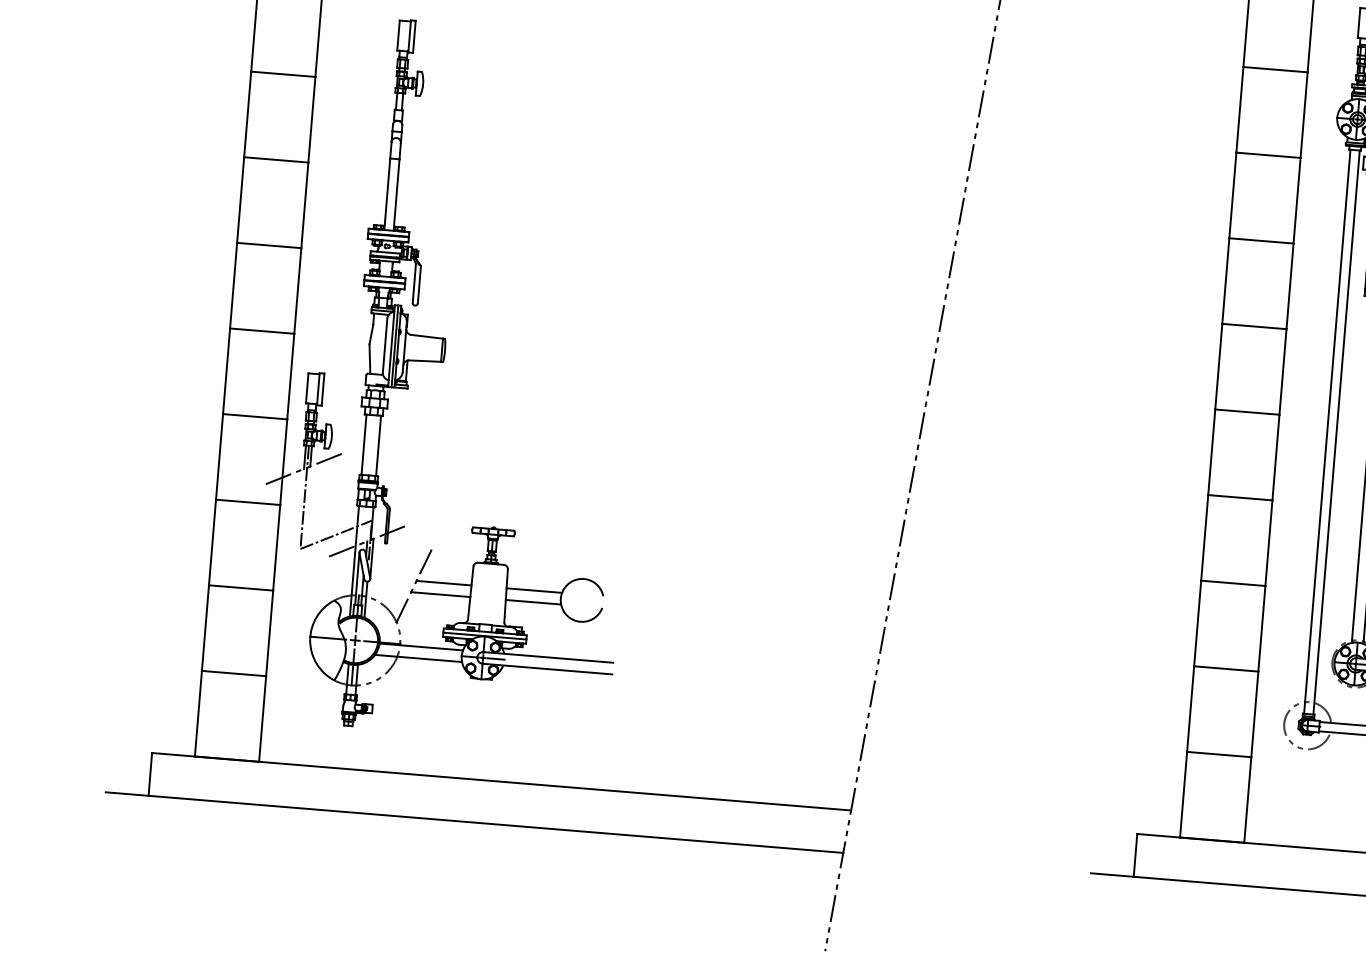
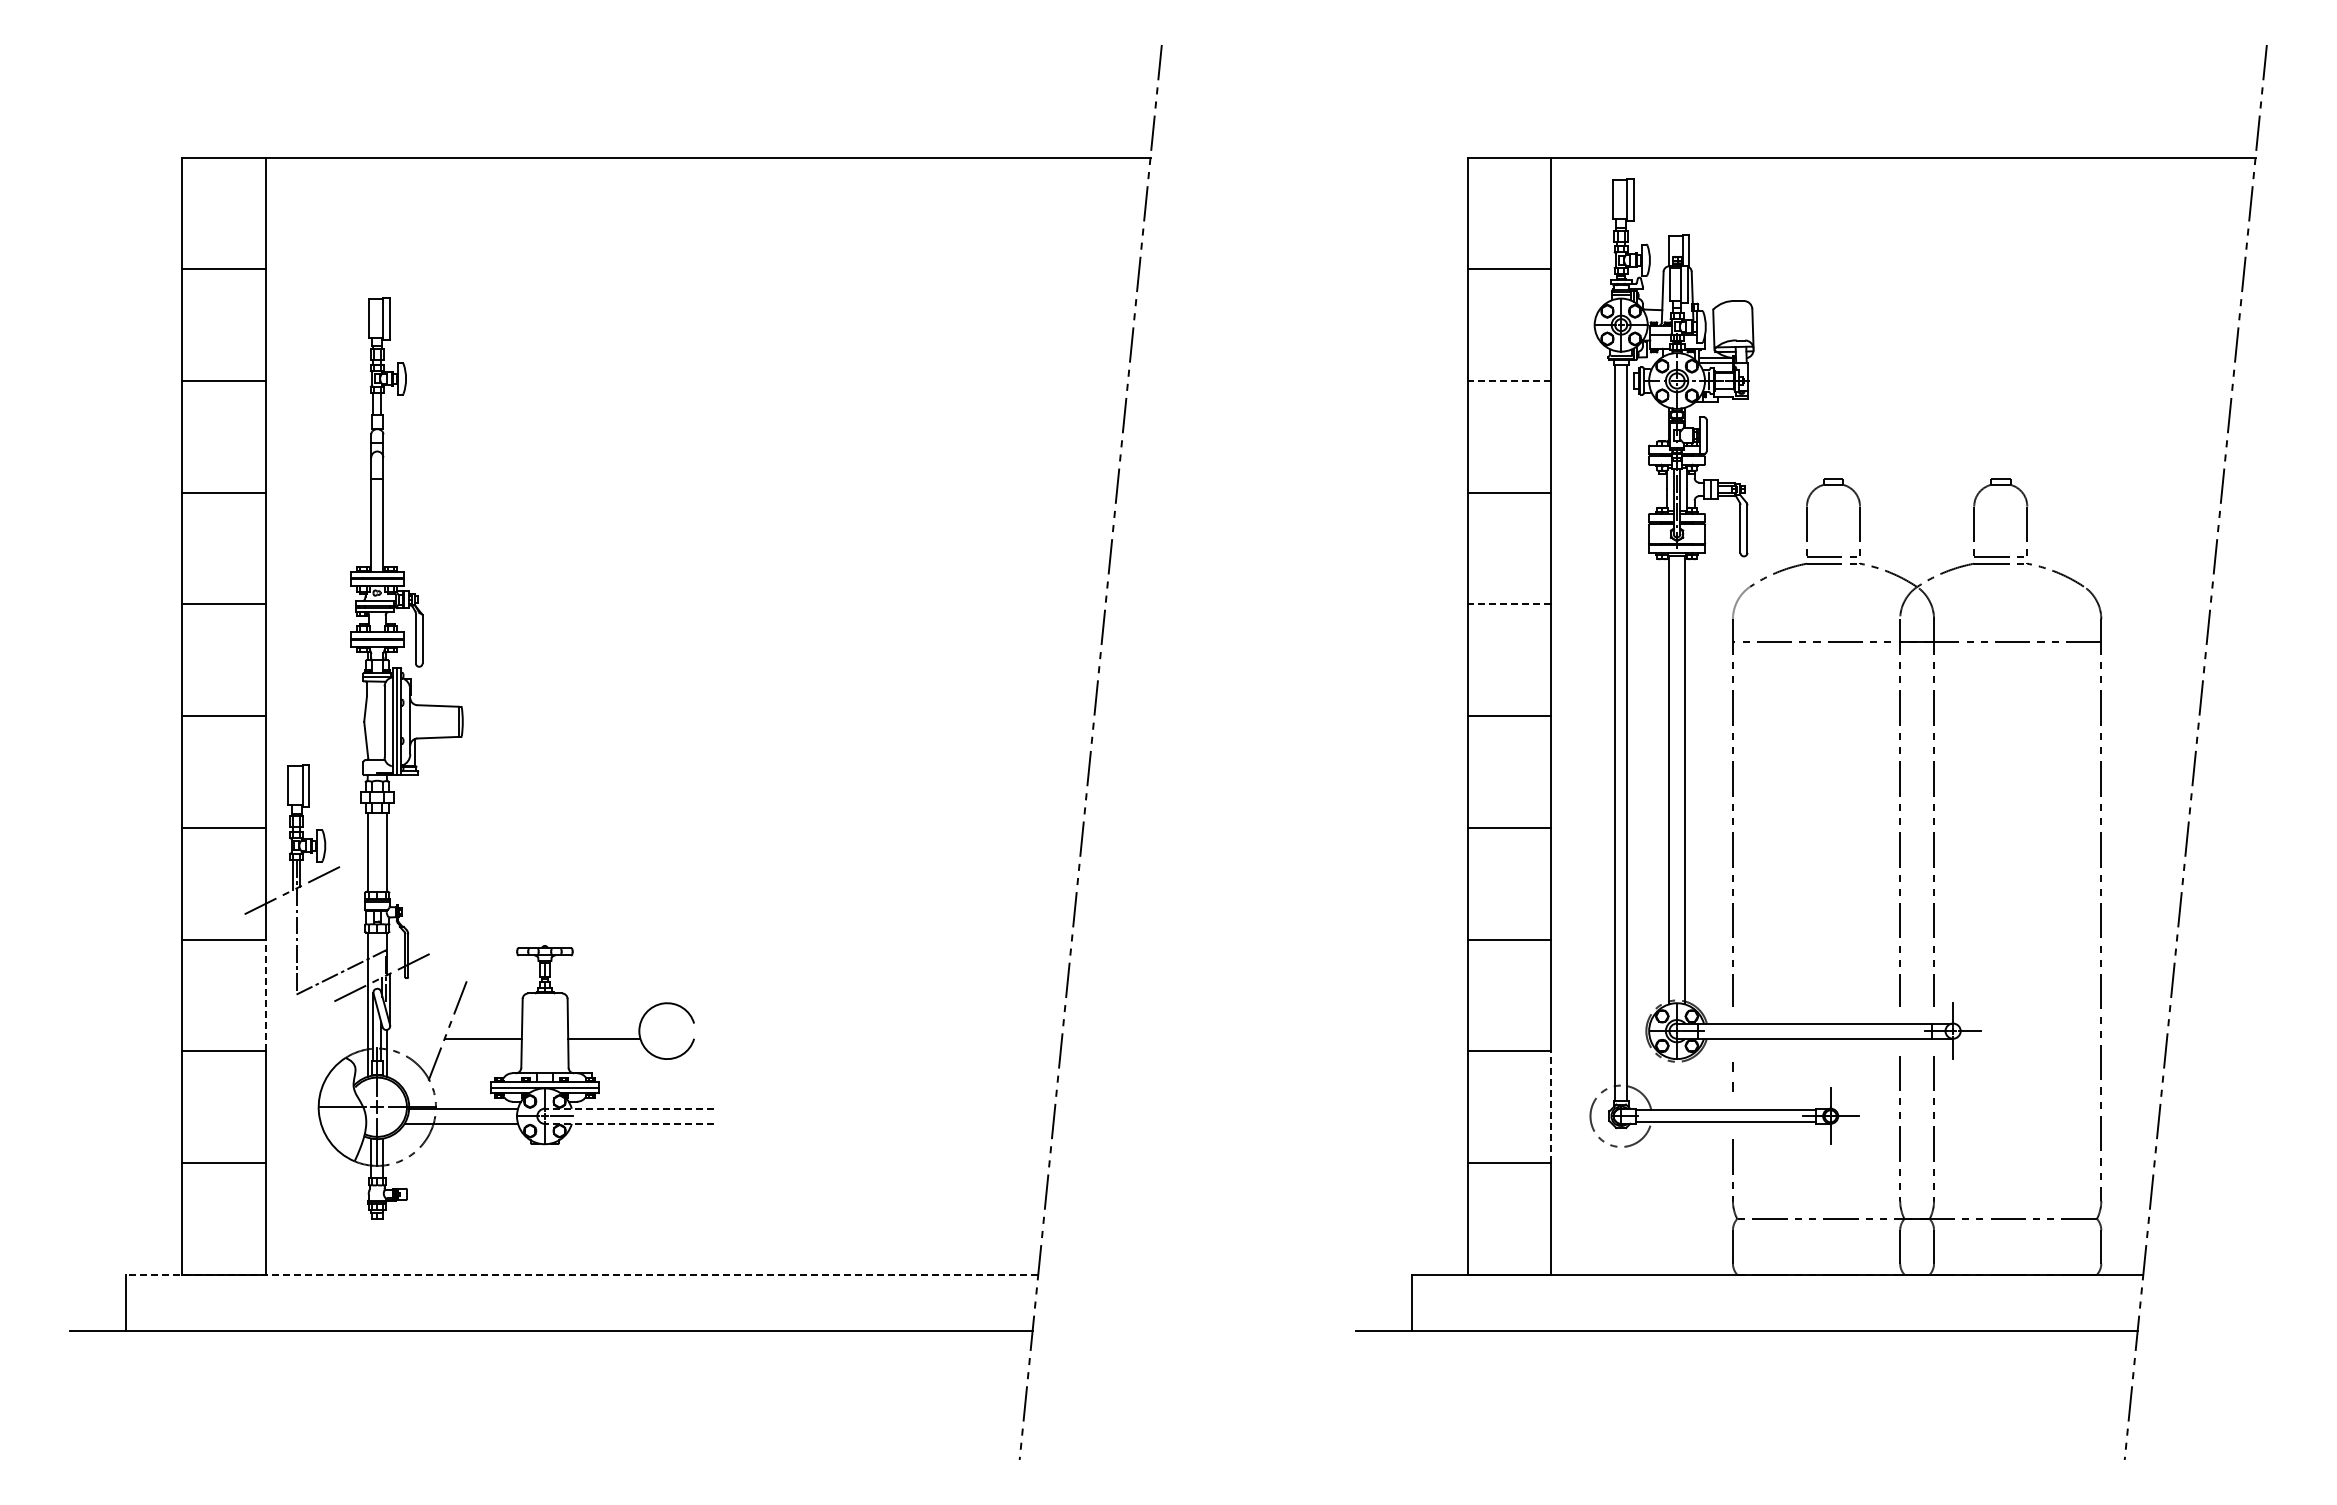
line: (1268, 155) -> (1509, 381), solid -> dashed
line: (1254, 326) -> (1509, 604), solid -> dashed
line: (276, 547) -> (265, 995), solid -> dashed
line: (444, 583) -> (486, 1023), removed
line: (533, 590) -> (603, 1023), removed
line: (548, 657) -> (629, 1108), solid -> dashed
line: (547, 668) -> (629, 1123), solid -> dashed
line: (1254, 714) -> (1551, 1107), solid -> dashed
line: (501, 781) -> (581, 1274), solid -> dashed

